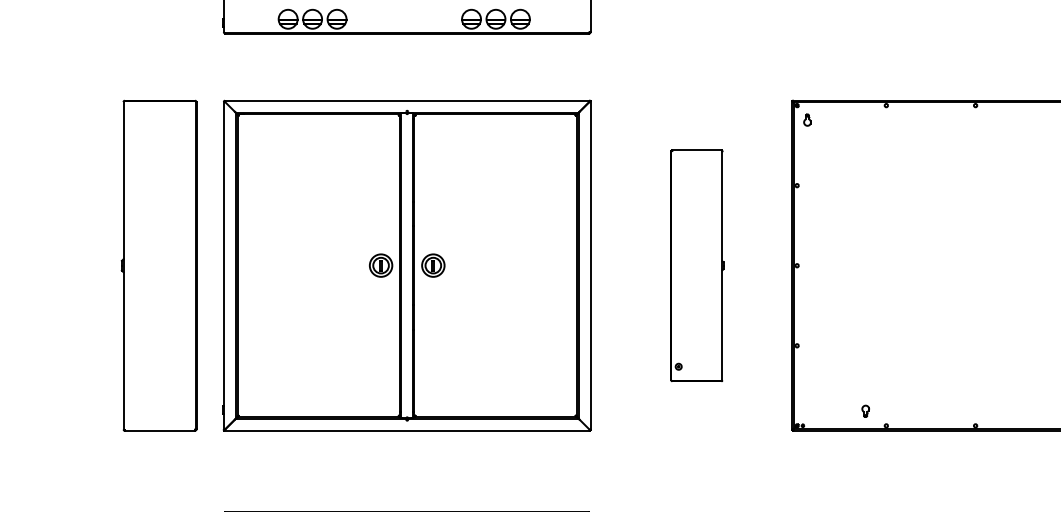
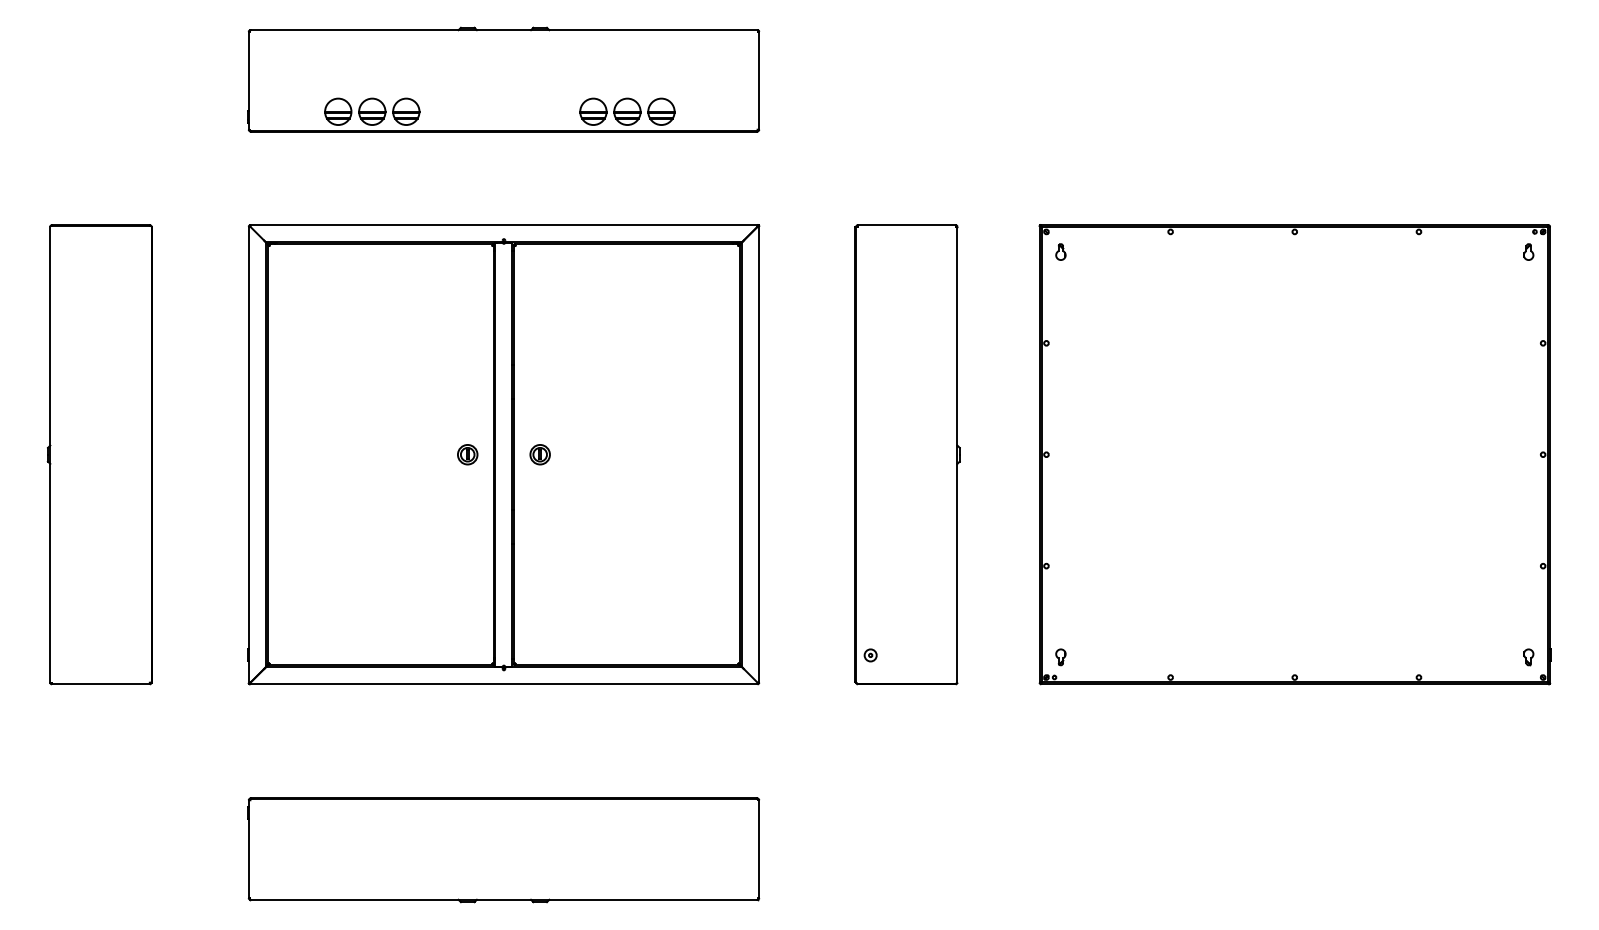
part: (158, 265) -> (99, 454), moved
part: (381, 265) -> (467, 454), size x0.62
part: (432, 265) -> (539, 454), size x0.62
part: (697, 265) -> (907, 454), size x1.43
part: (865, 411) -> (1060, 657), moved

